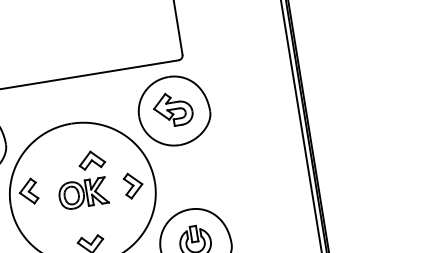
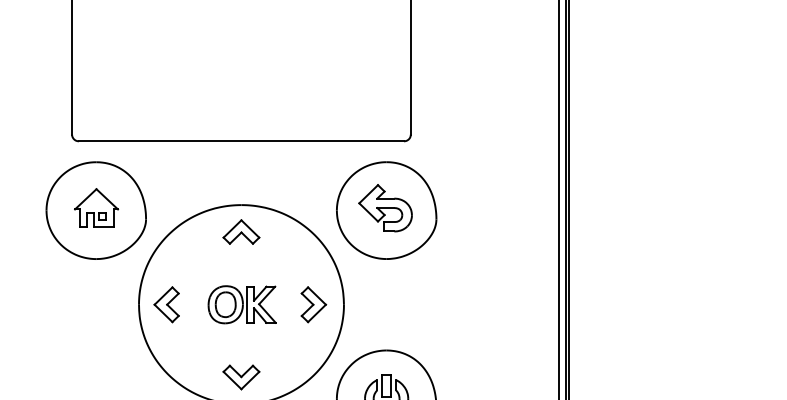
part: (91, 159) -> (241, 231), moved
part: (28, 191) -> (166, 304), moved

